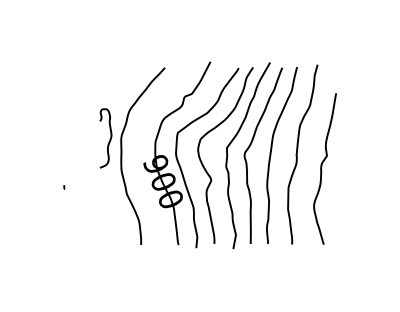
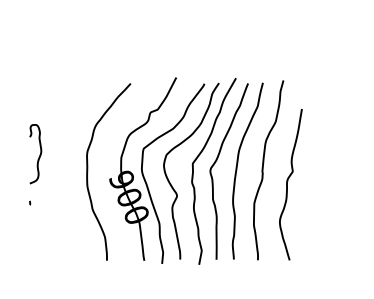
curve: (109, 139) -> (39, 155), moved

